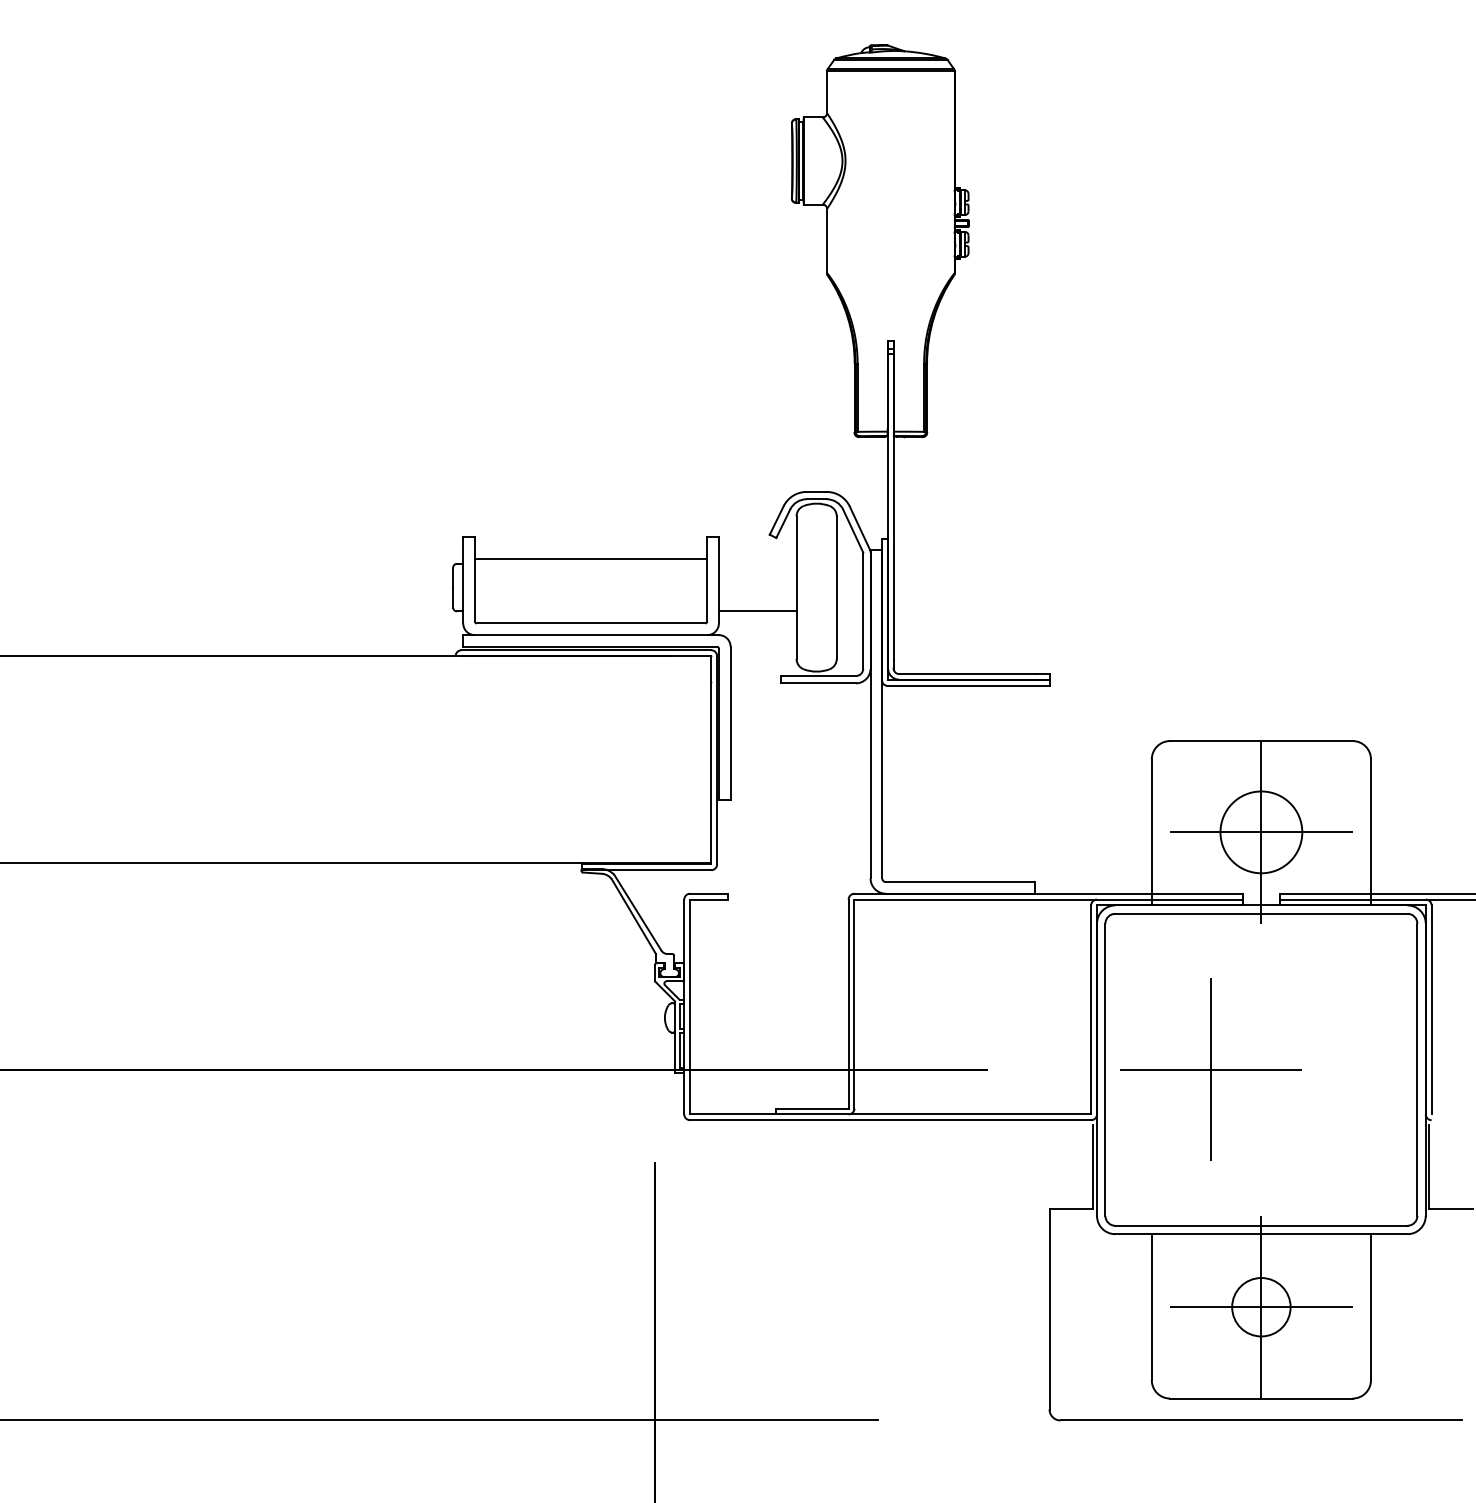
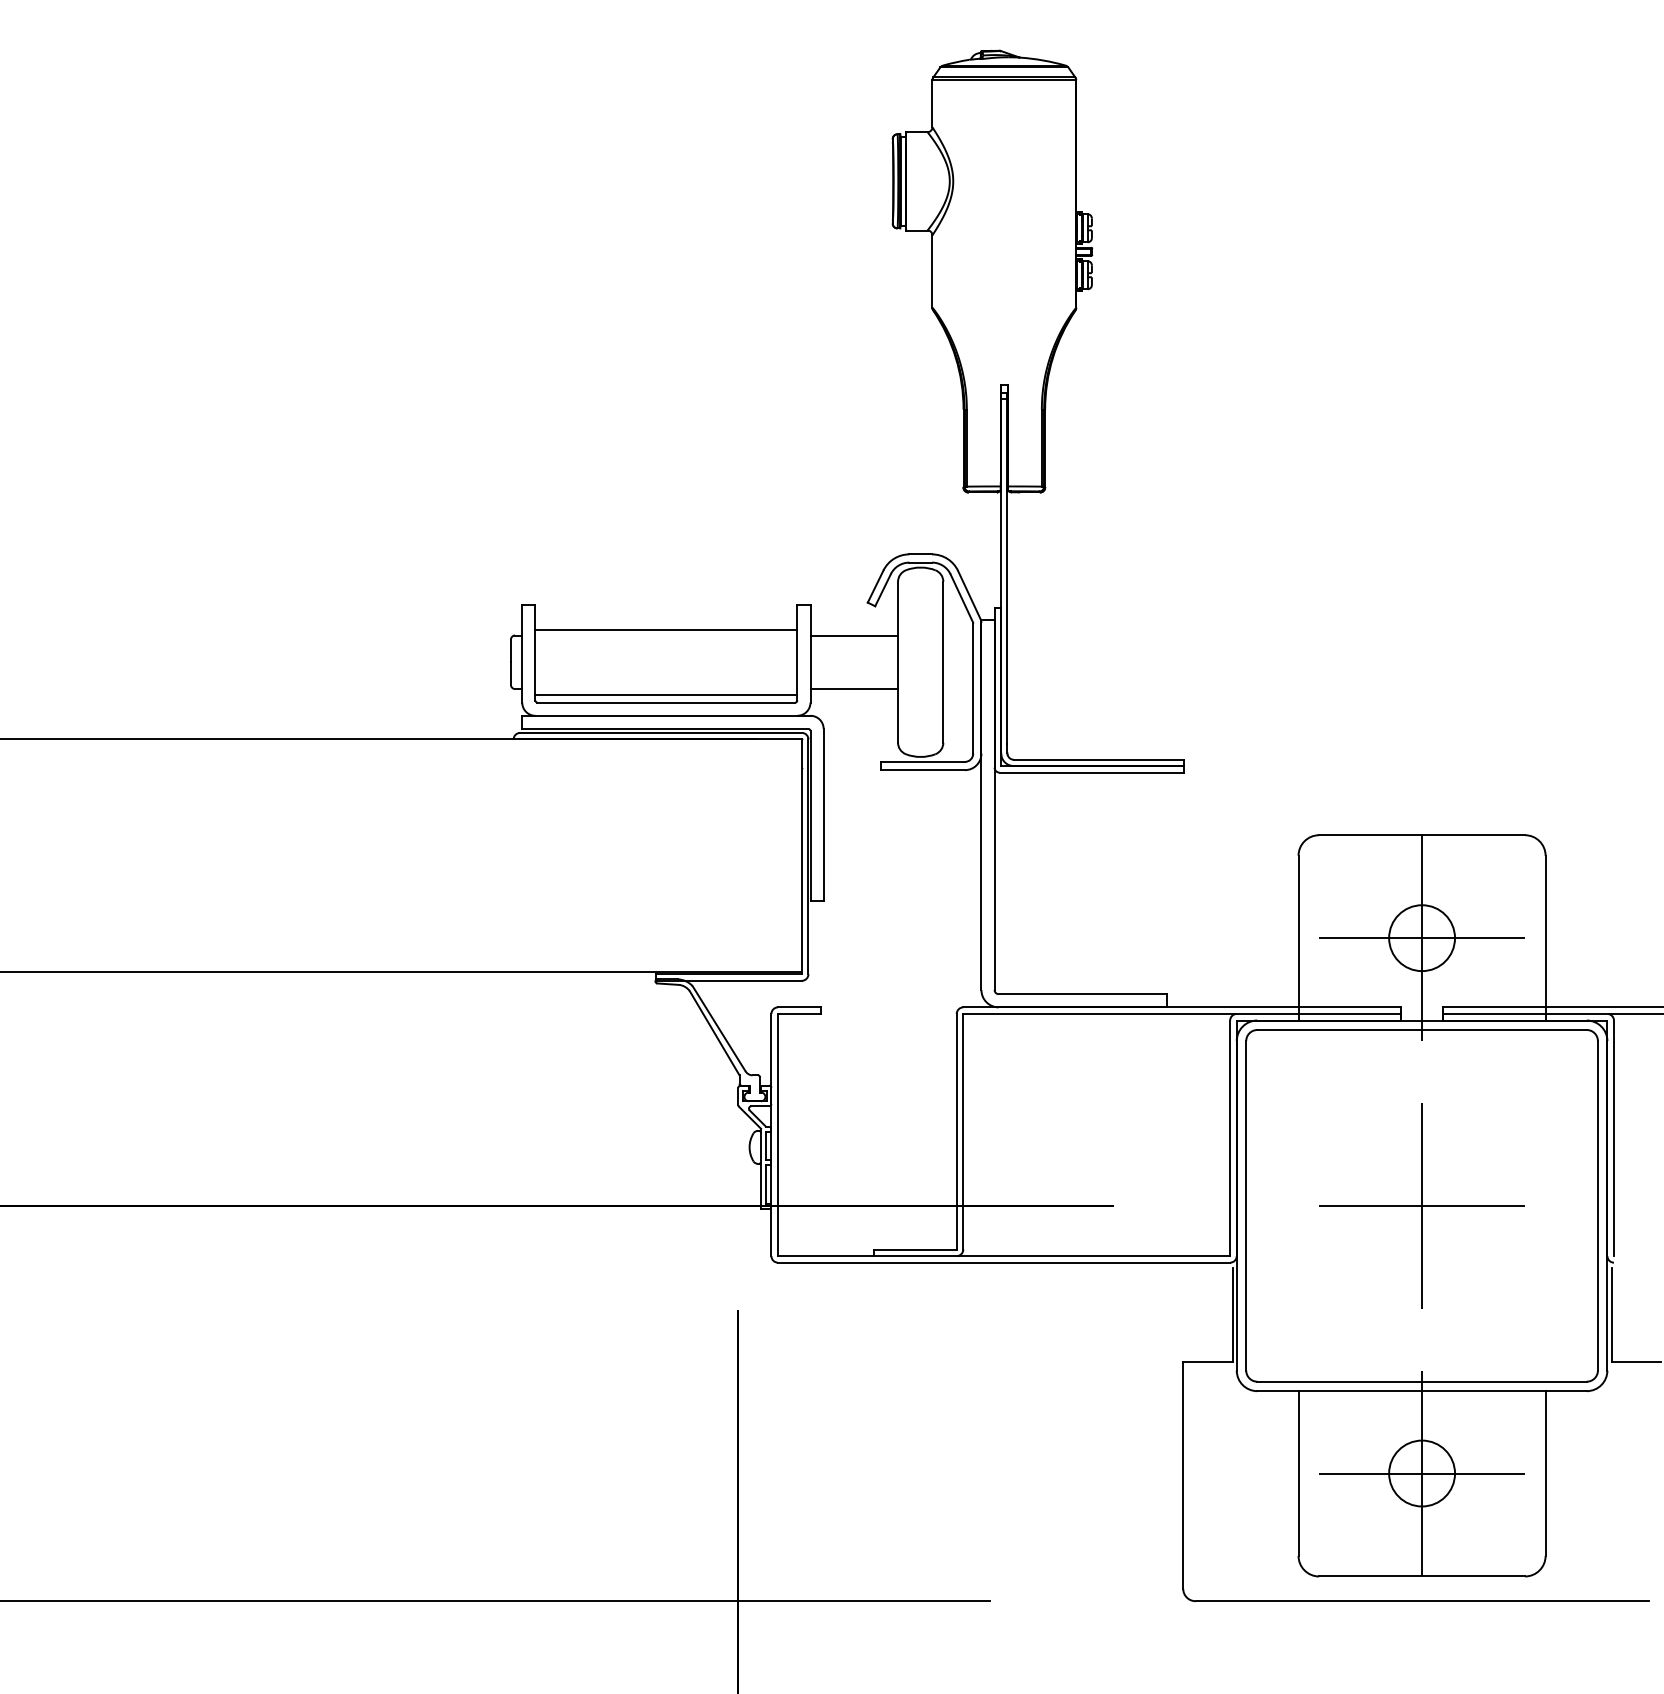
line: (757, 563) -> (854, 635), added
line: (591, 617) -> (666, 695), added
circle: (1261, 832) -> (1422, 938), size x0.71
part: (1210, 1069) -> (1421, 1205), moved

